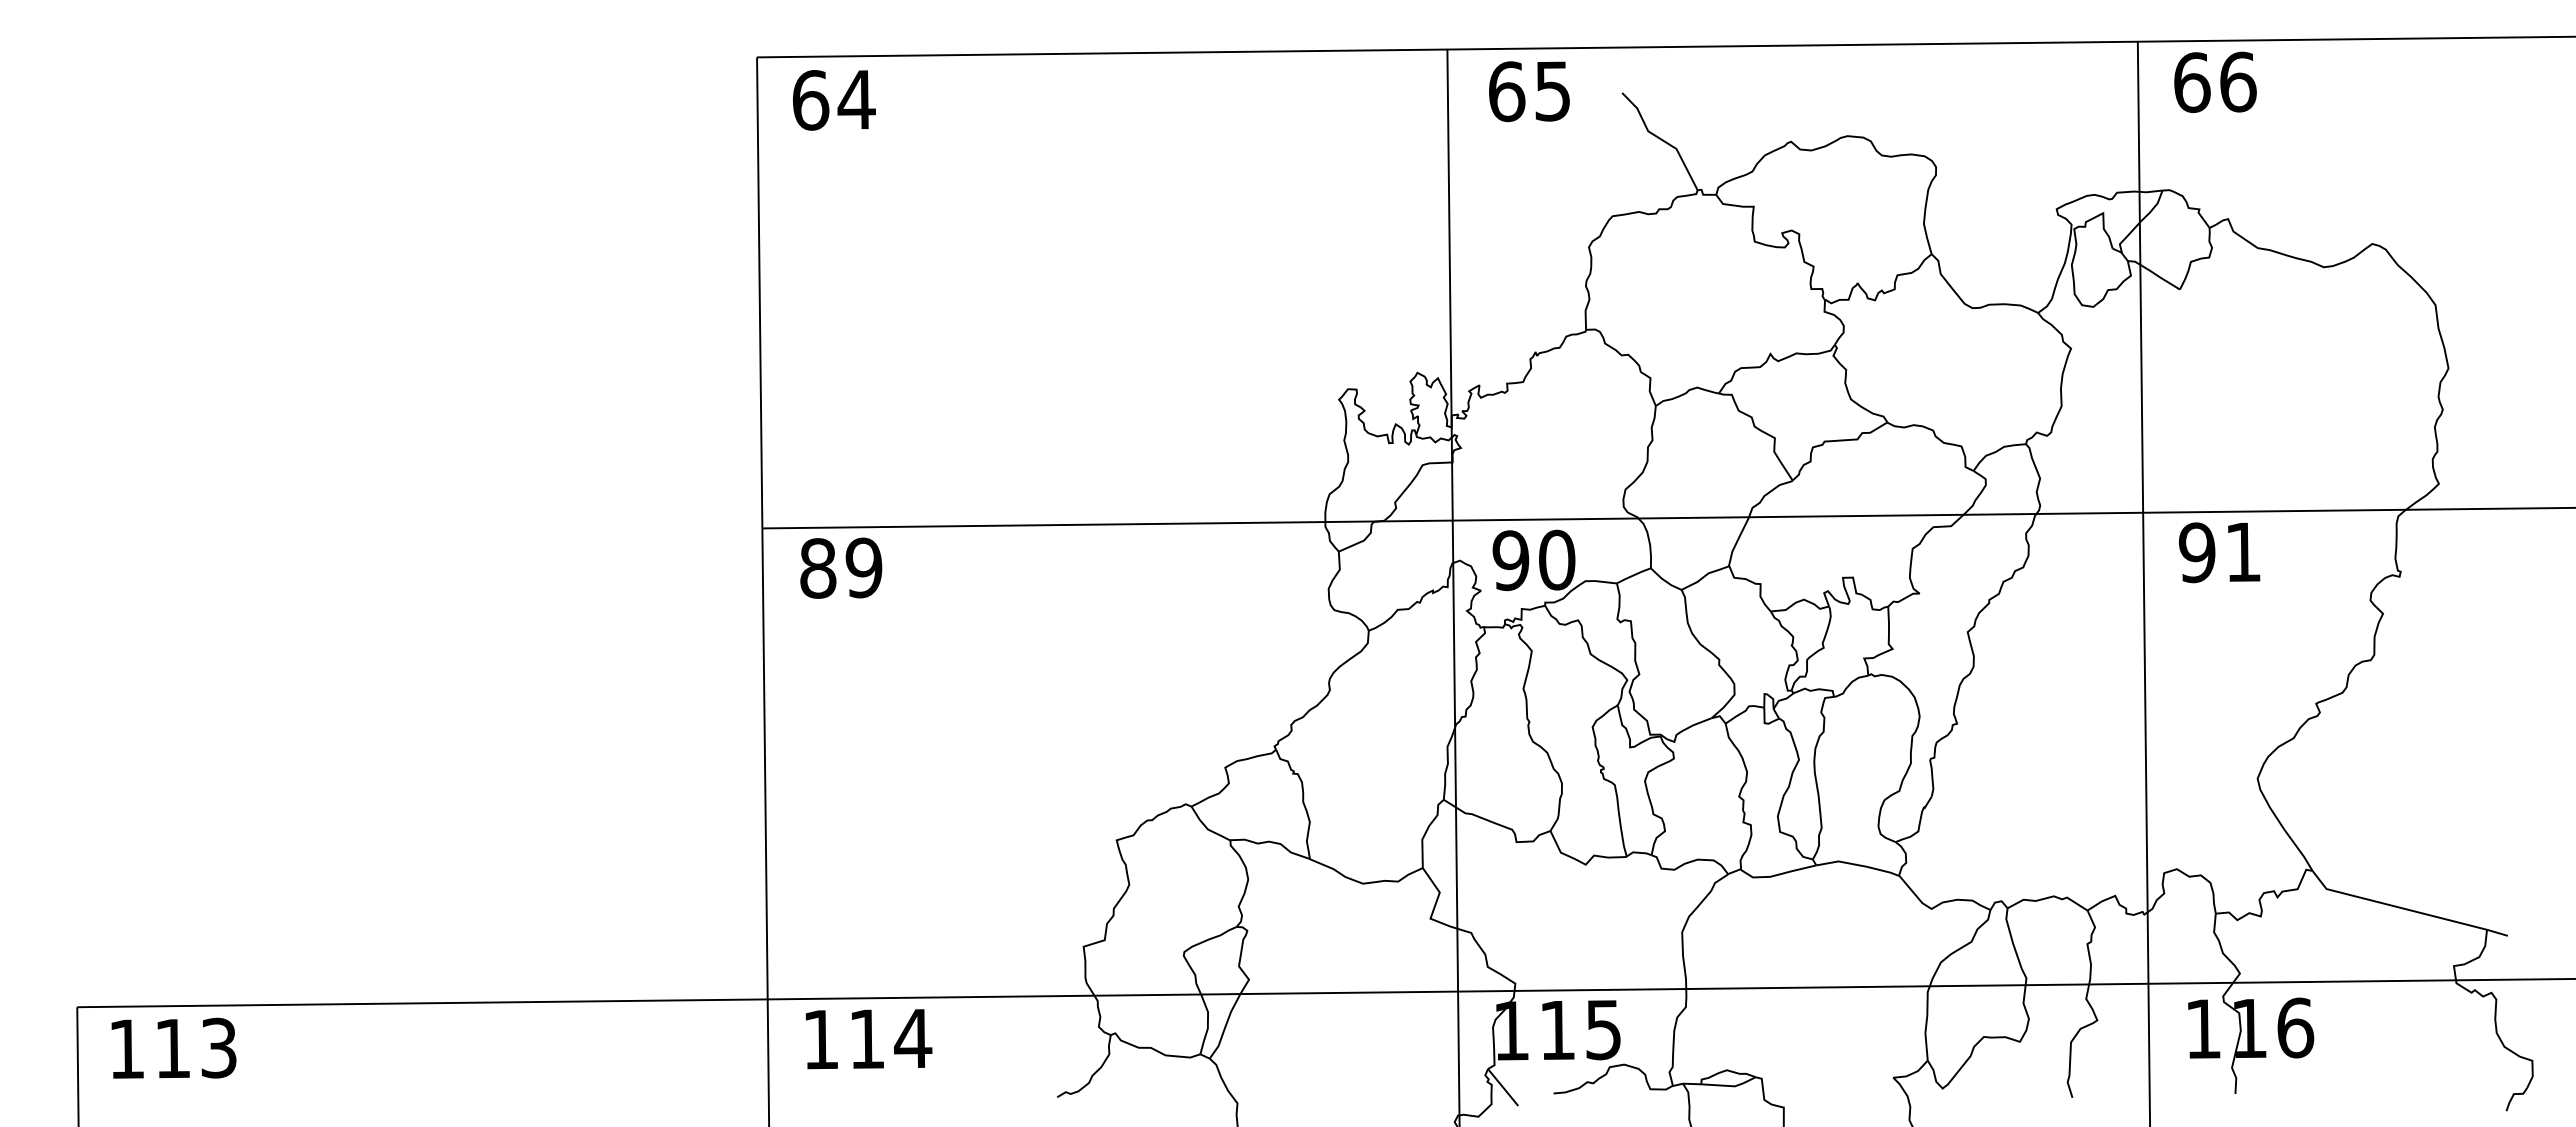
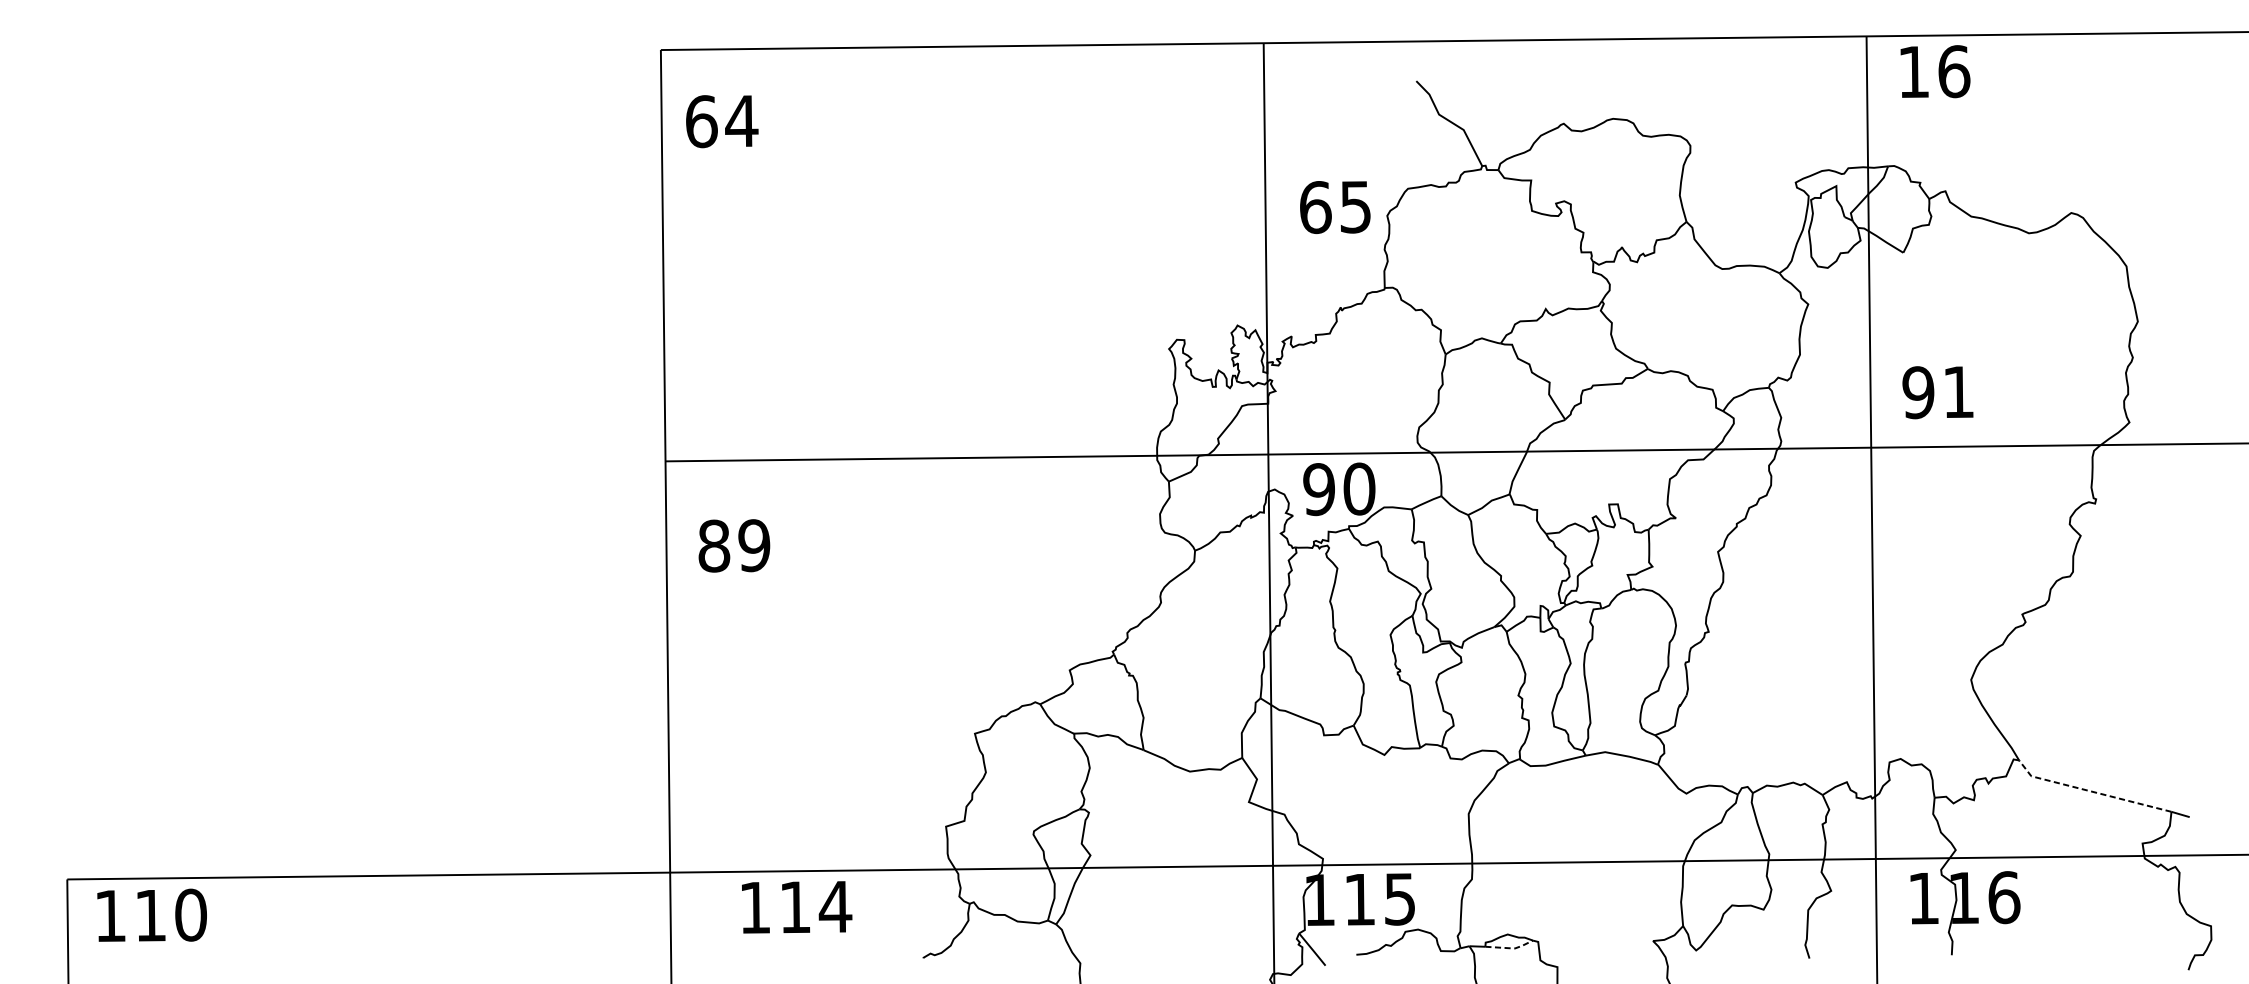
text: (2192, 82) -> (1914, 71), 66 -> 16
text: (1529, 91) -> (1335, 207), moved
text: (834, 100) -> (722, 121), moved
text: (2219, 552) -> (1937, 392), moved
text: (841, 567) -> (734, 545), moved
line: (2395, 906) -> (2091, 791), solid -> dashed
text: (868, 1039) -> (796, 907), moved
text: (219, 1047) -> (191, 914), 113 -> 110
line: (1731, 1086) -> (1511, 948), solid -> dashed

